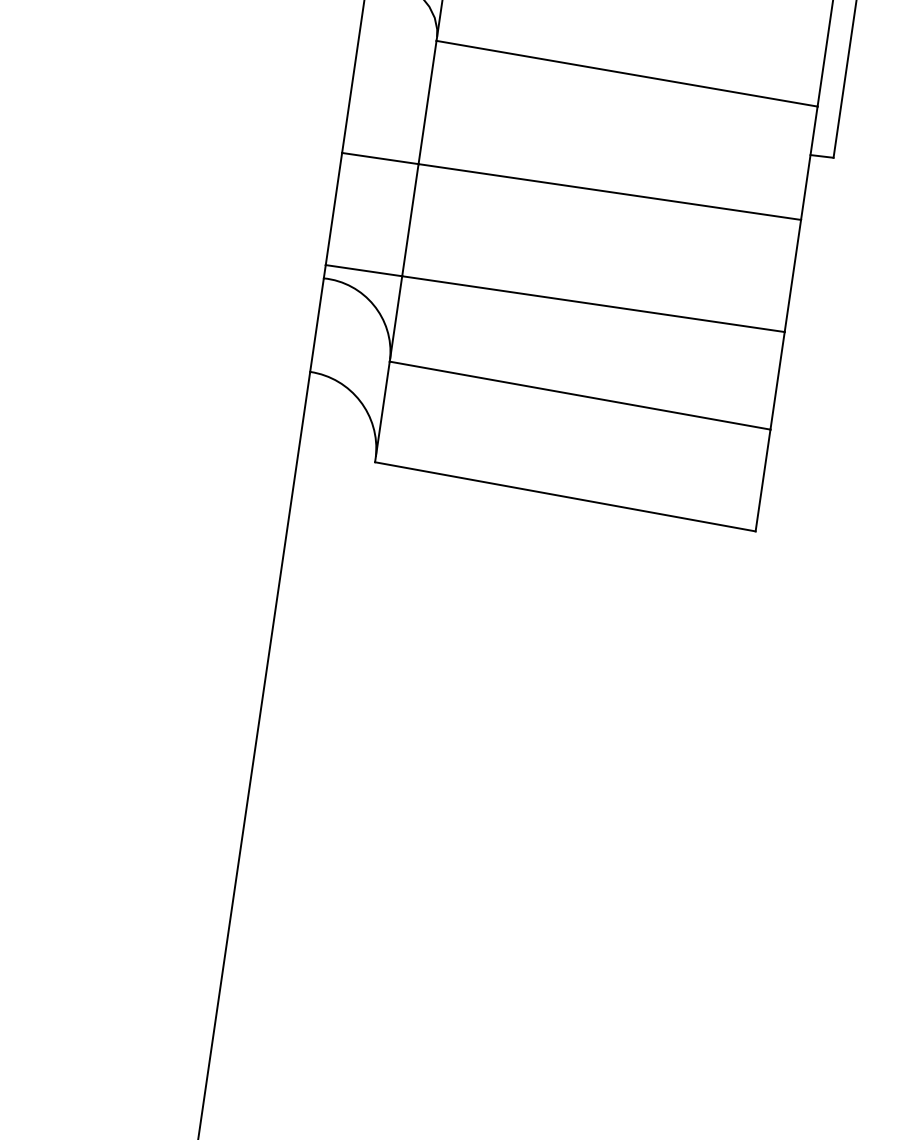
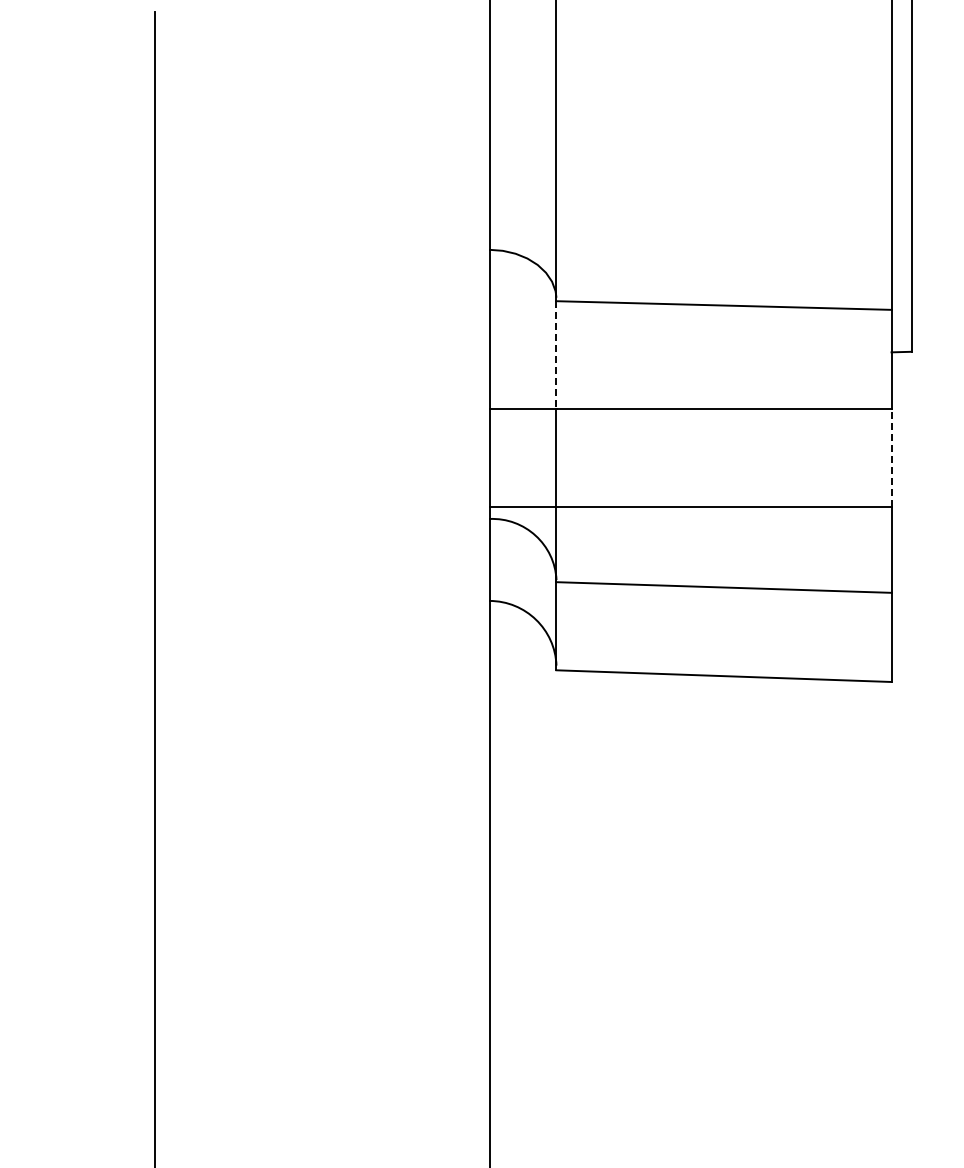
line: (427, 102) -> (556, 355), solid -> dashed
line: (792, 275) -> (891, 457), solid -> dashed

